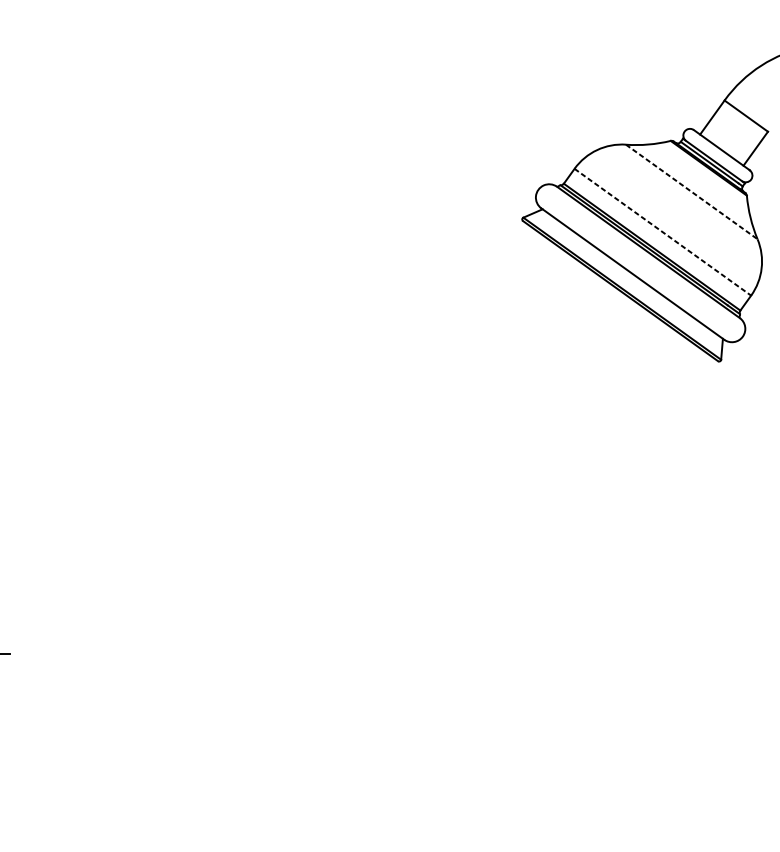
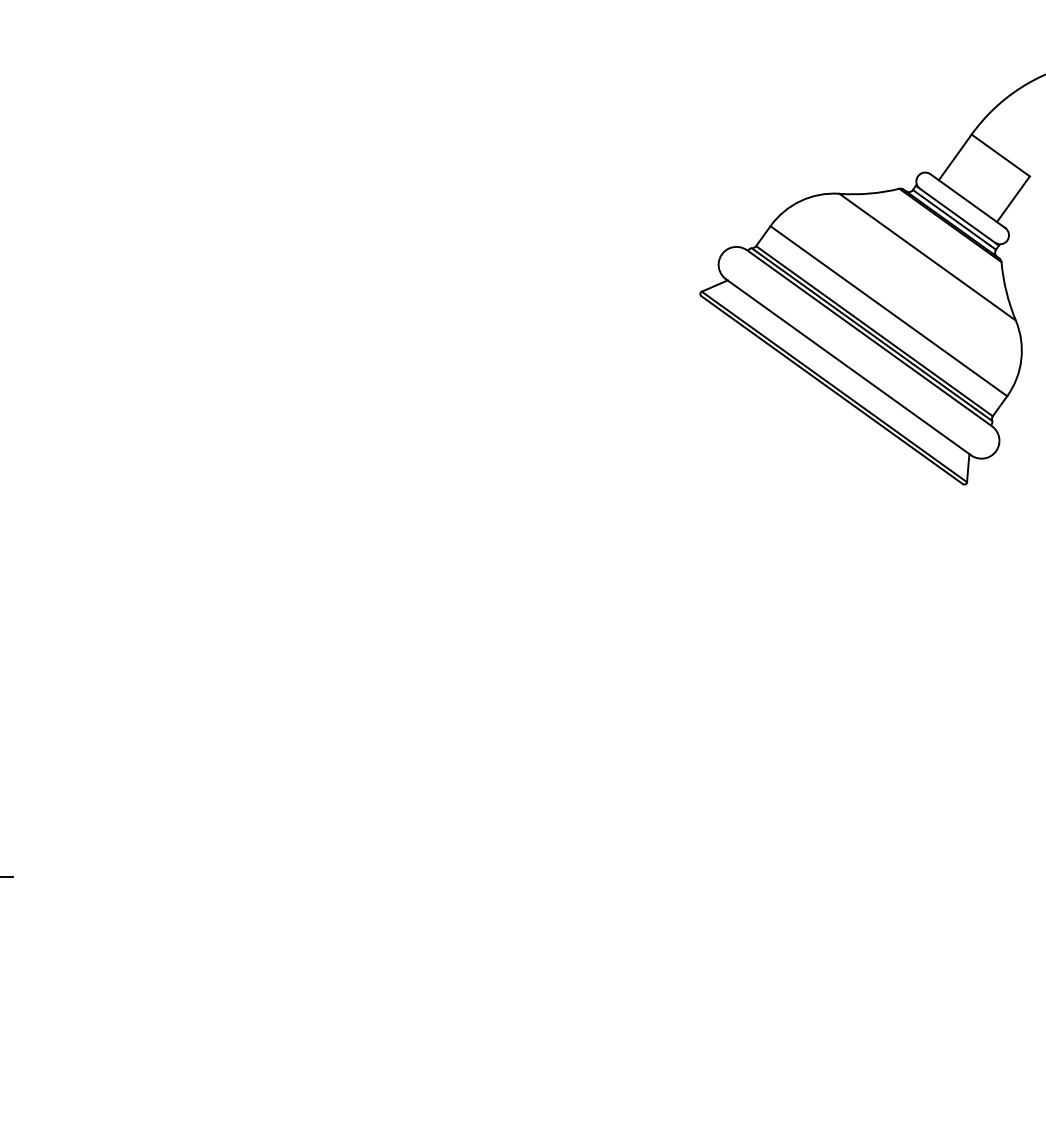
line: (691, 192) -> (927, 257), dashed -> solid
line: (662, 232) -> (888, 311), dashed -> solid

